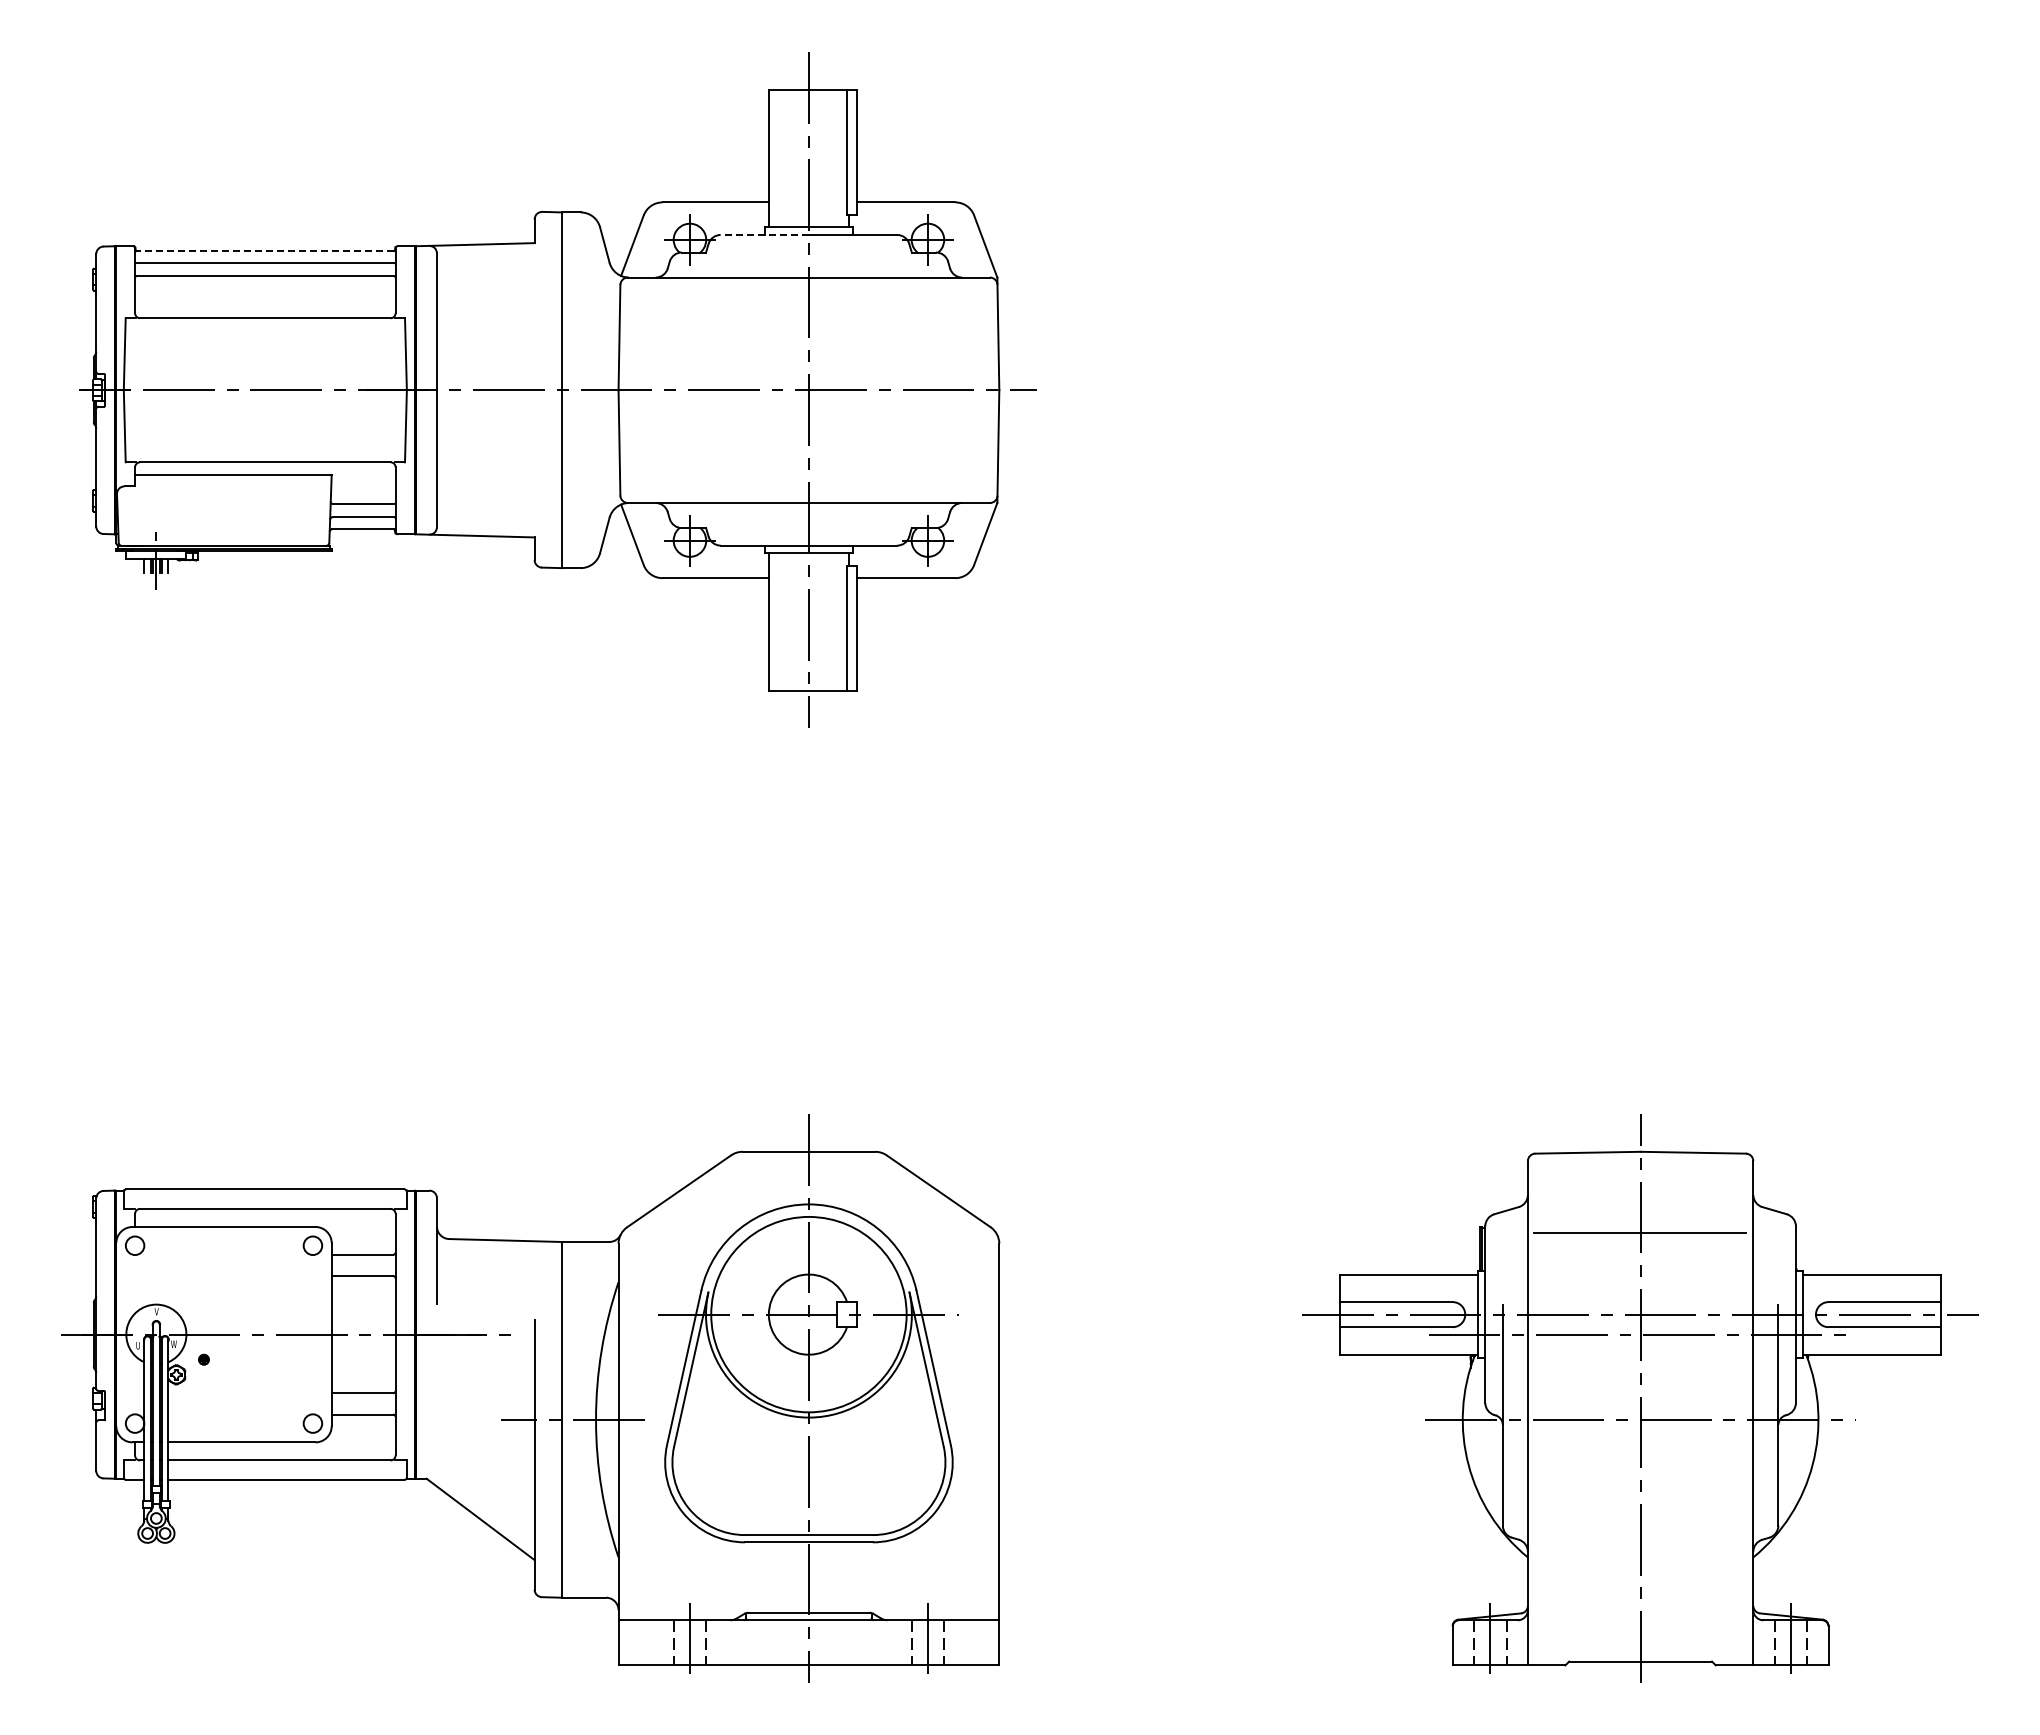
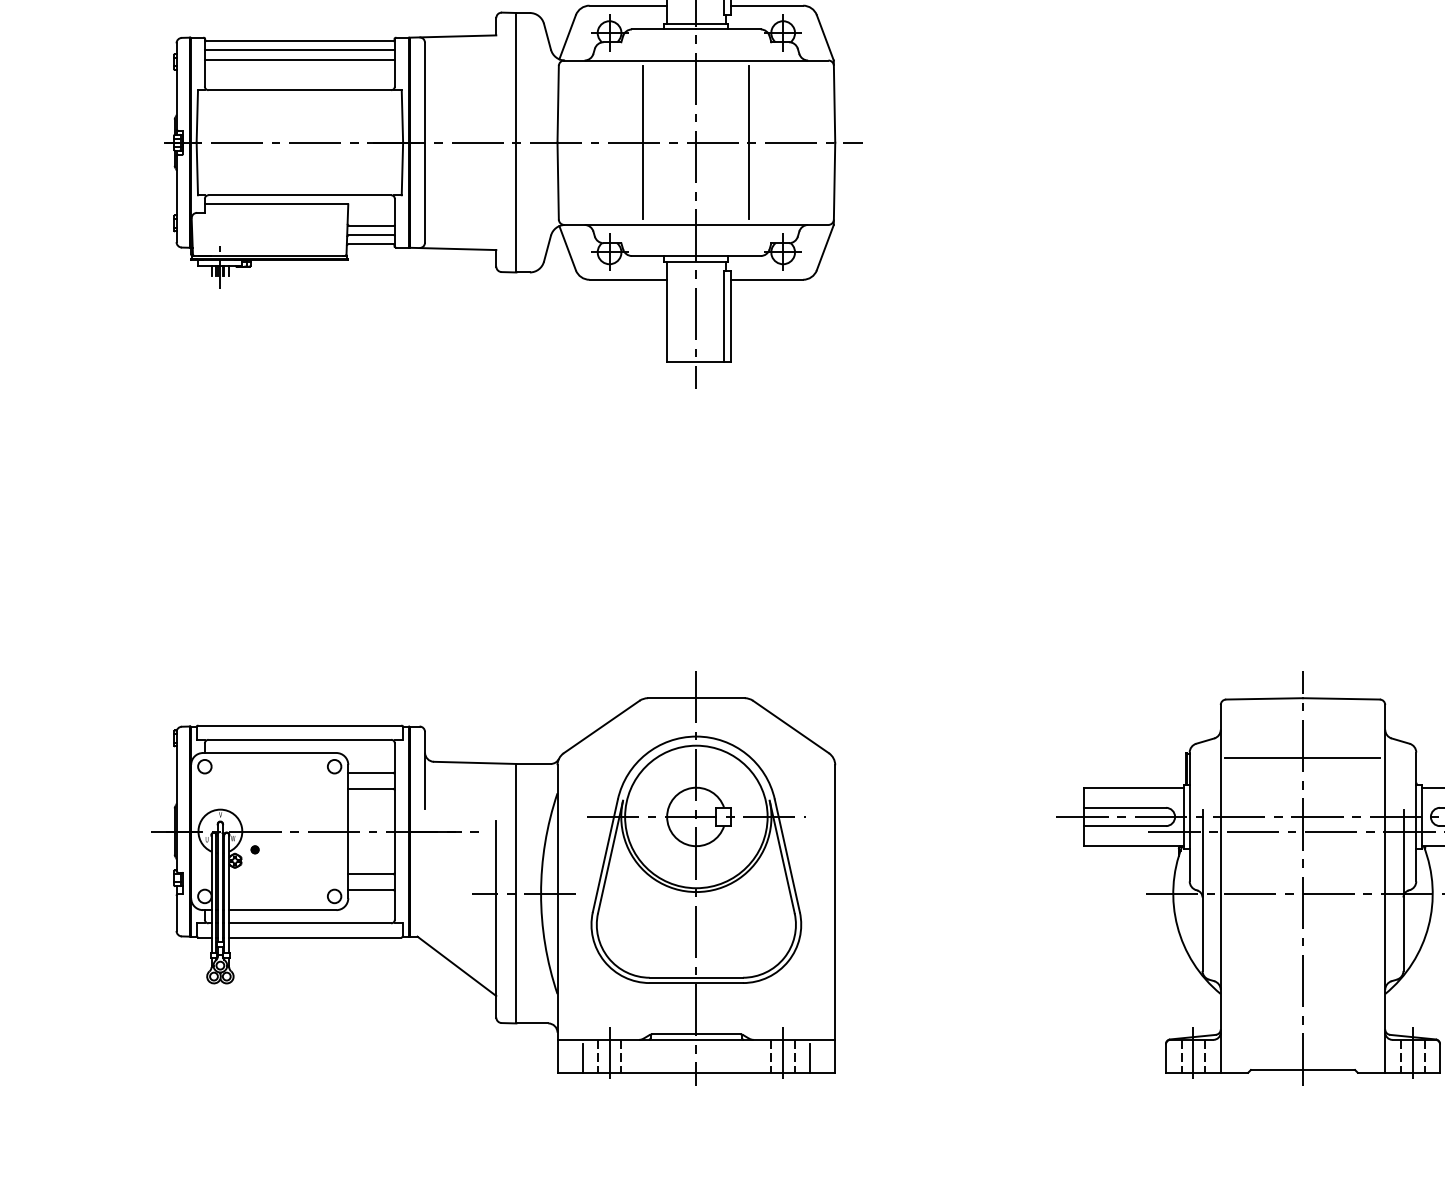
line: (764, 234) -> (663, 29), dashed -> solid
line: (264, 251) -> (299, 41), dashed -> solid
line: (736, 390) -> (643, 142), added
line: (881, 390) -> (749, 142), added
line: (653, 1645) -> (582, 1058), added
line: (964, 1645) -> (809, 1058), added

